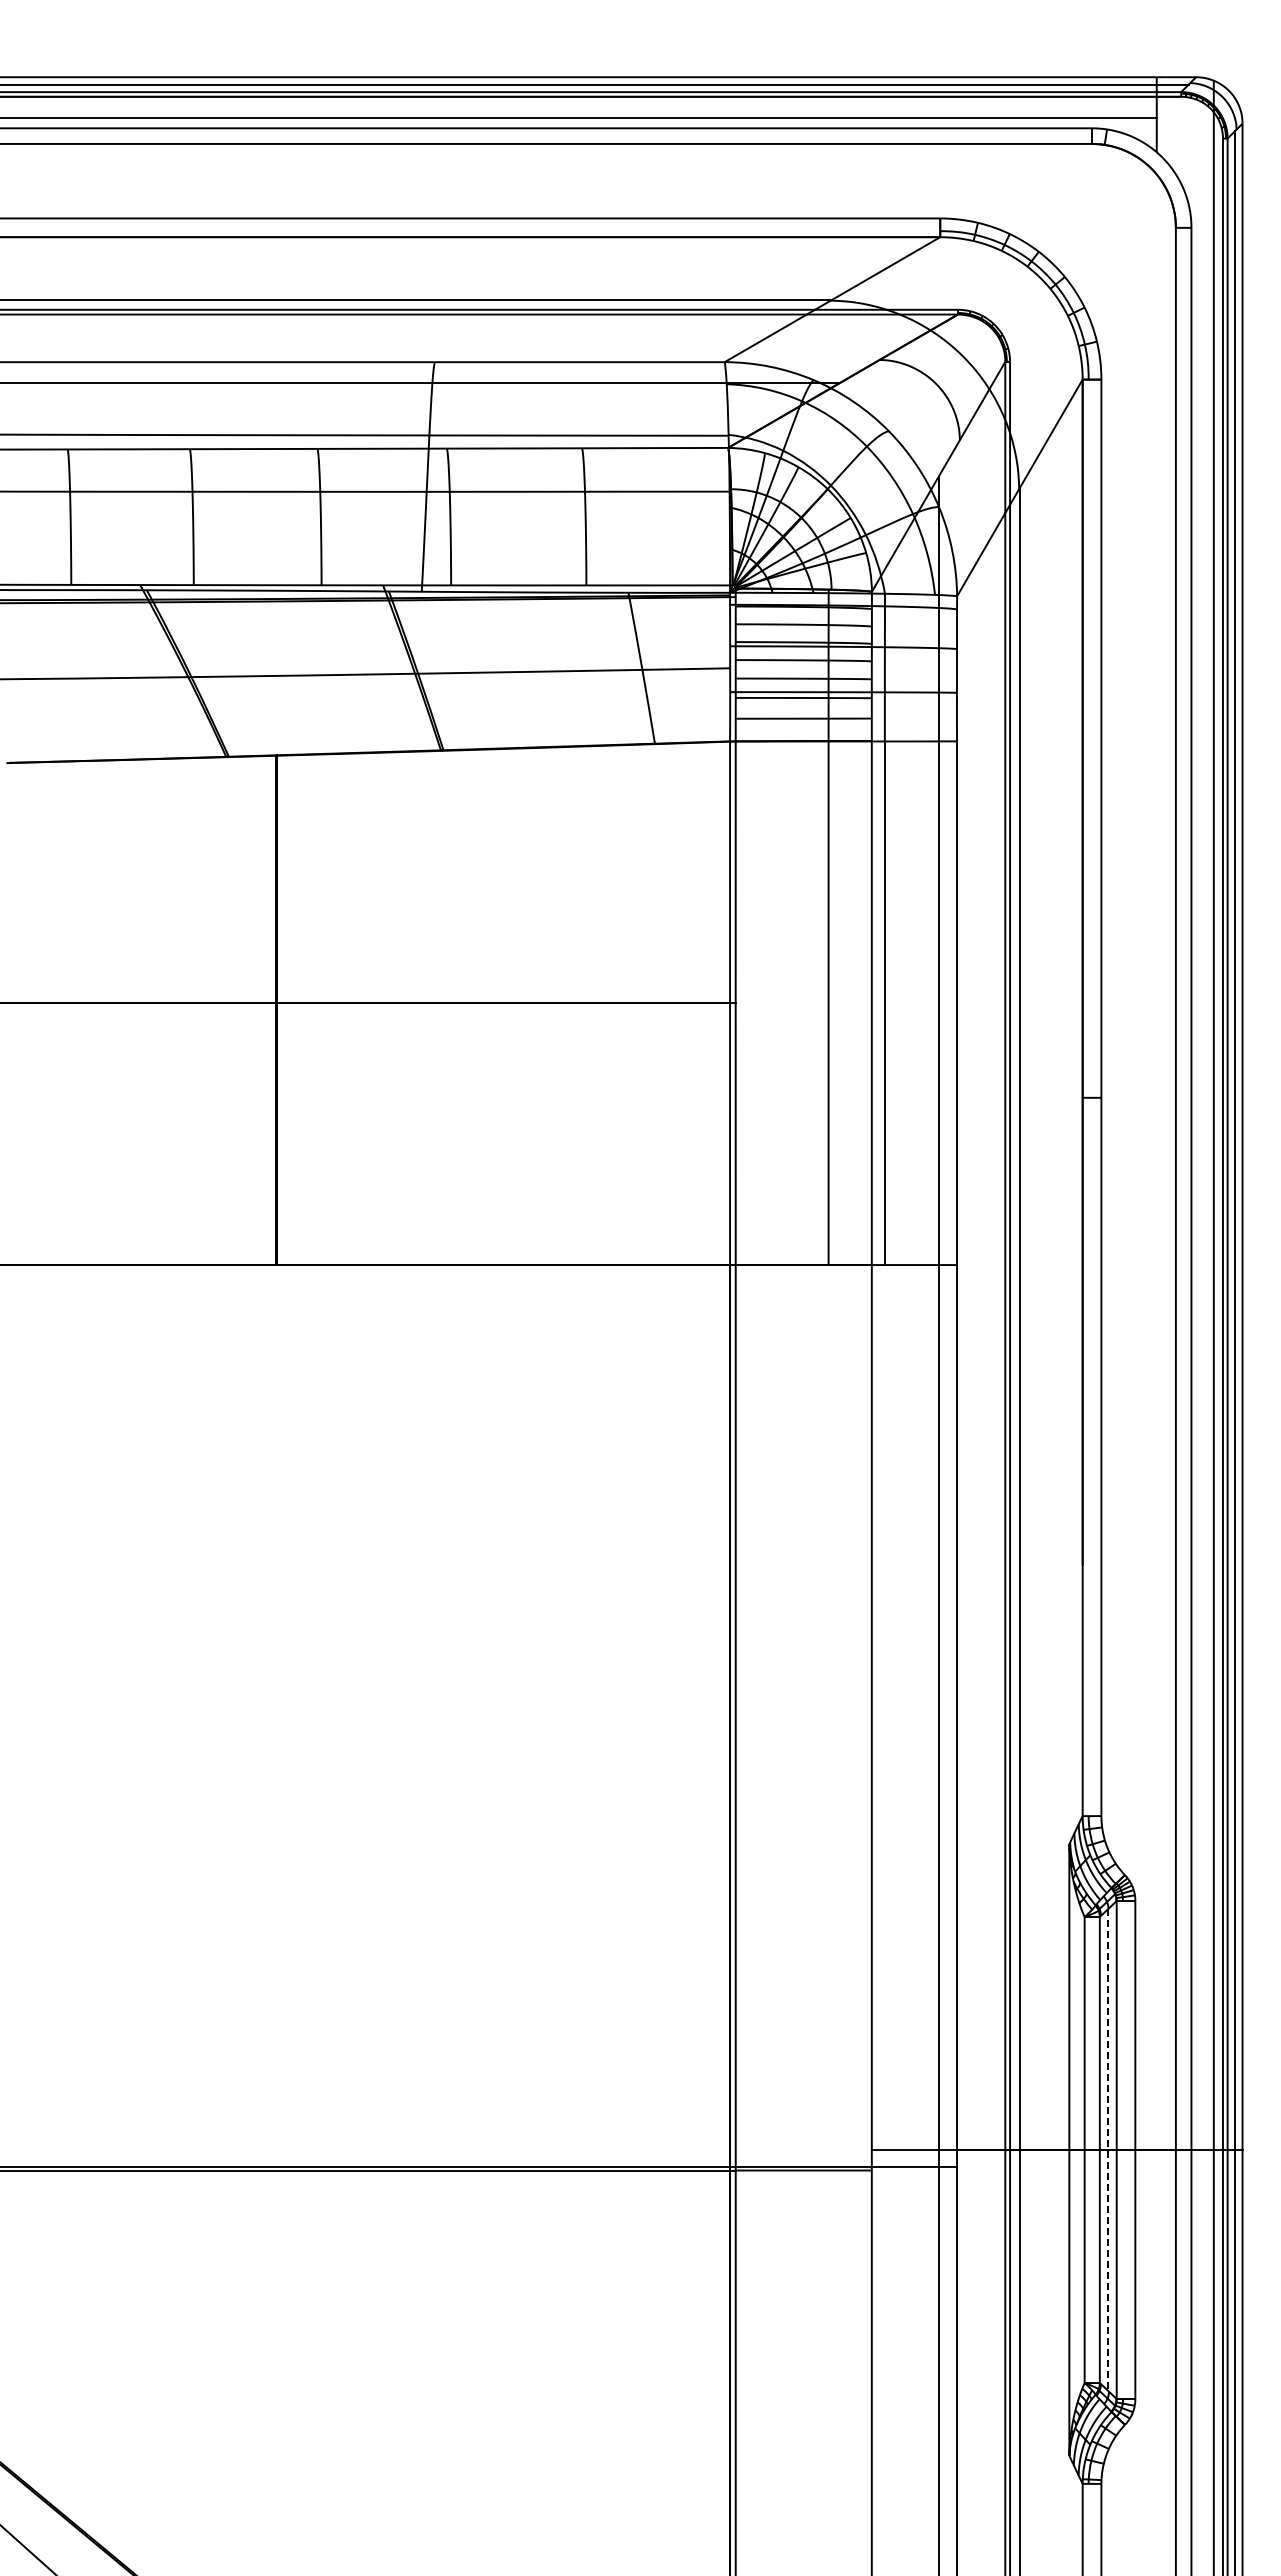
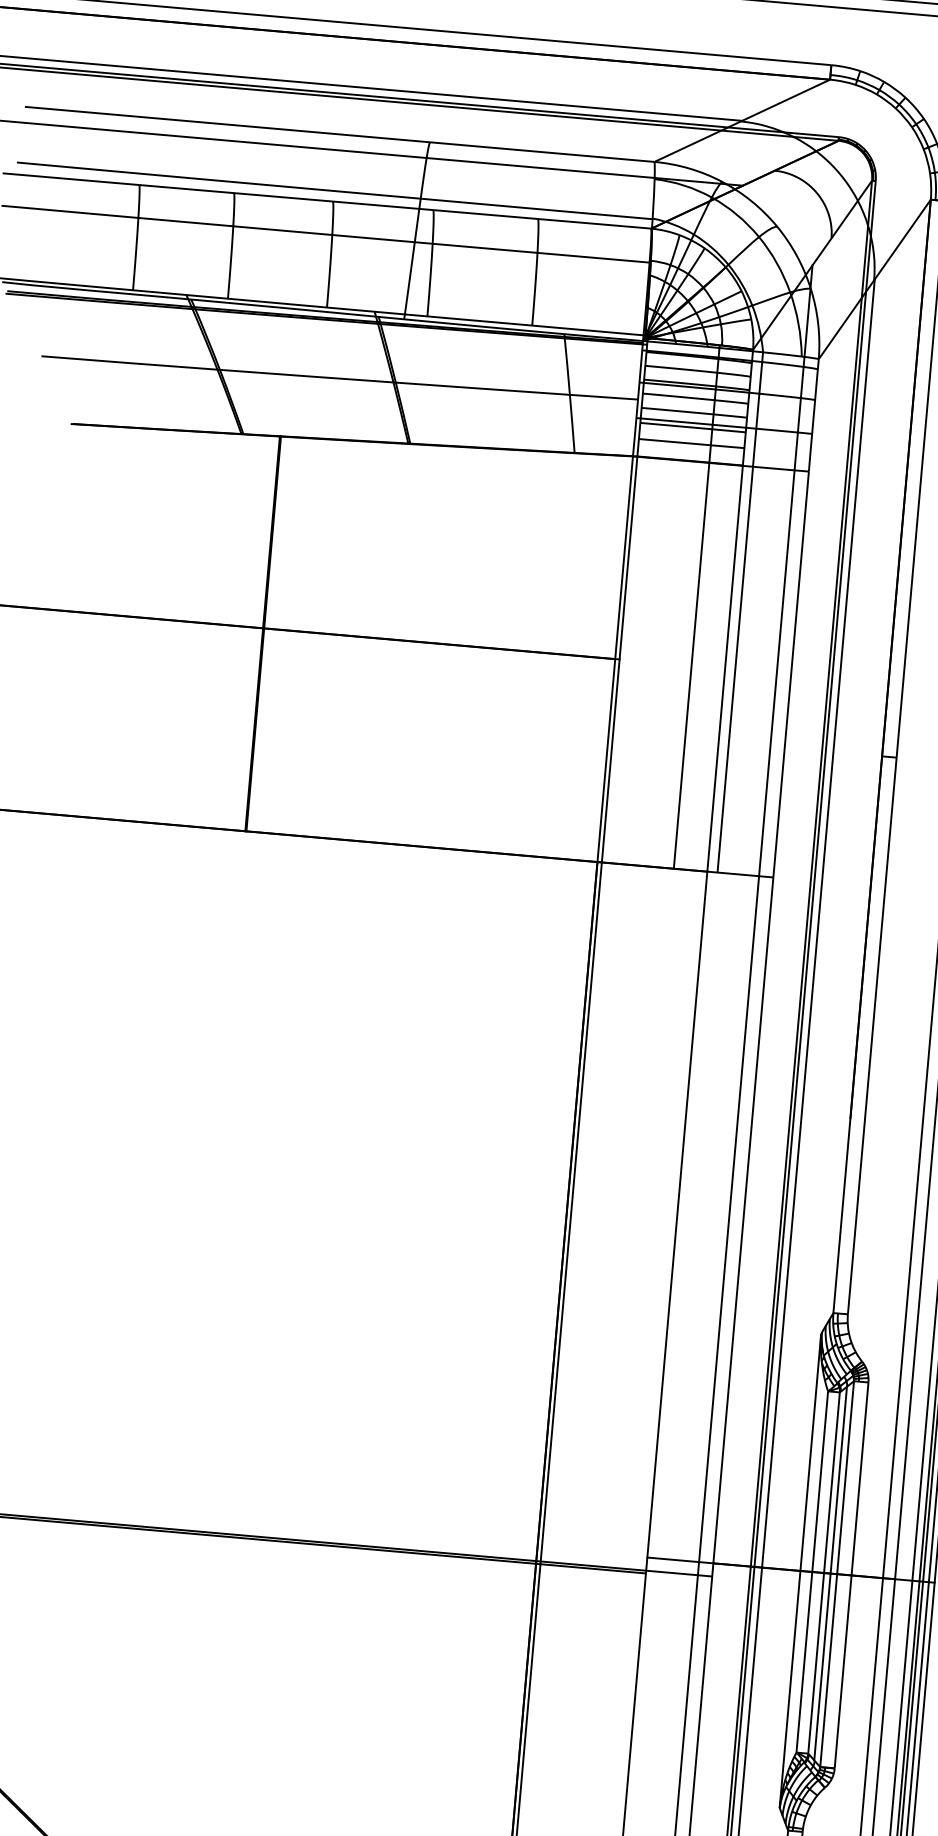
line: (1108, 2150) -> (830, 1573), dashed -> solid

